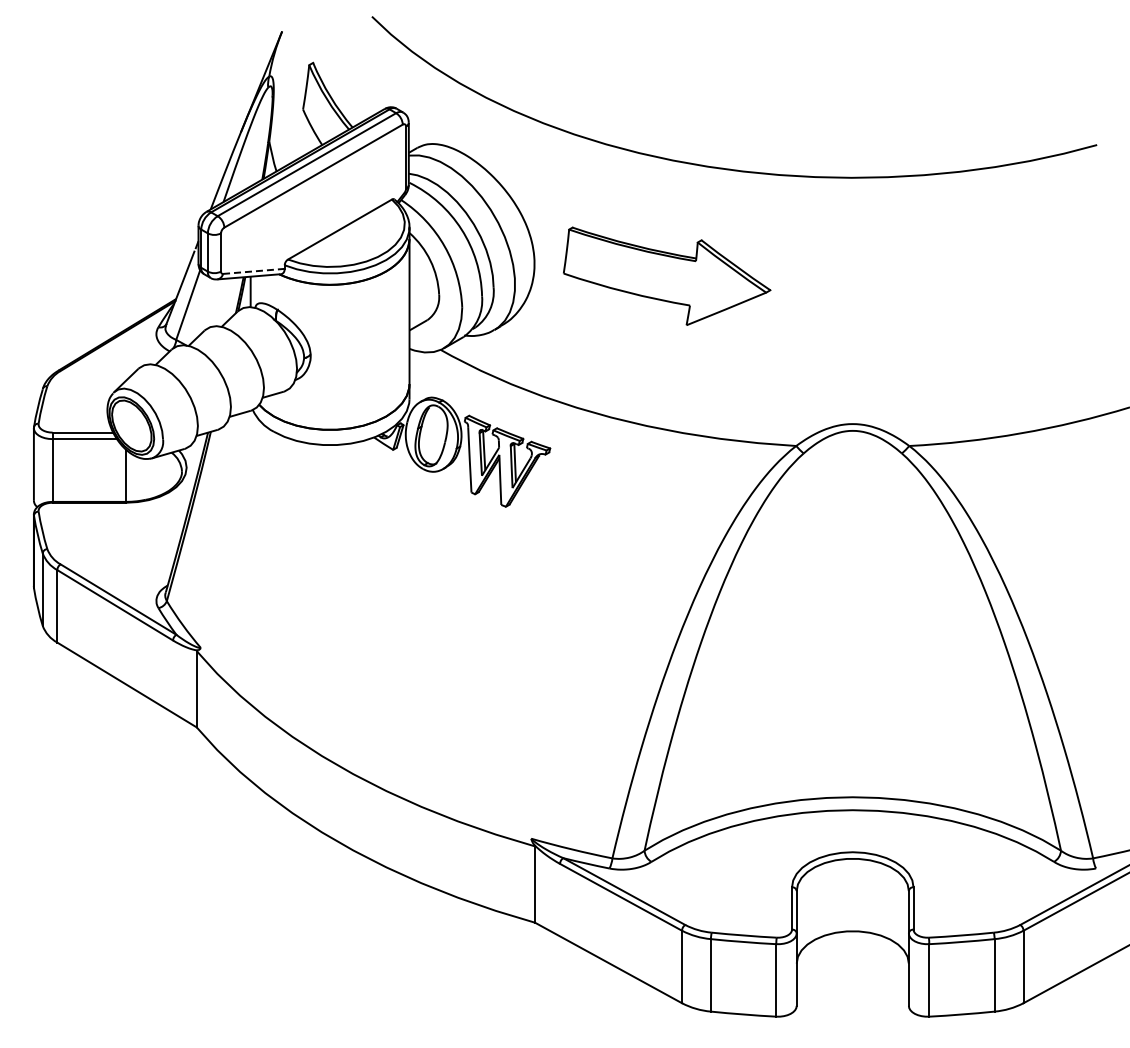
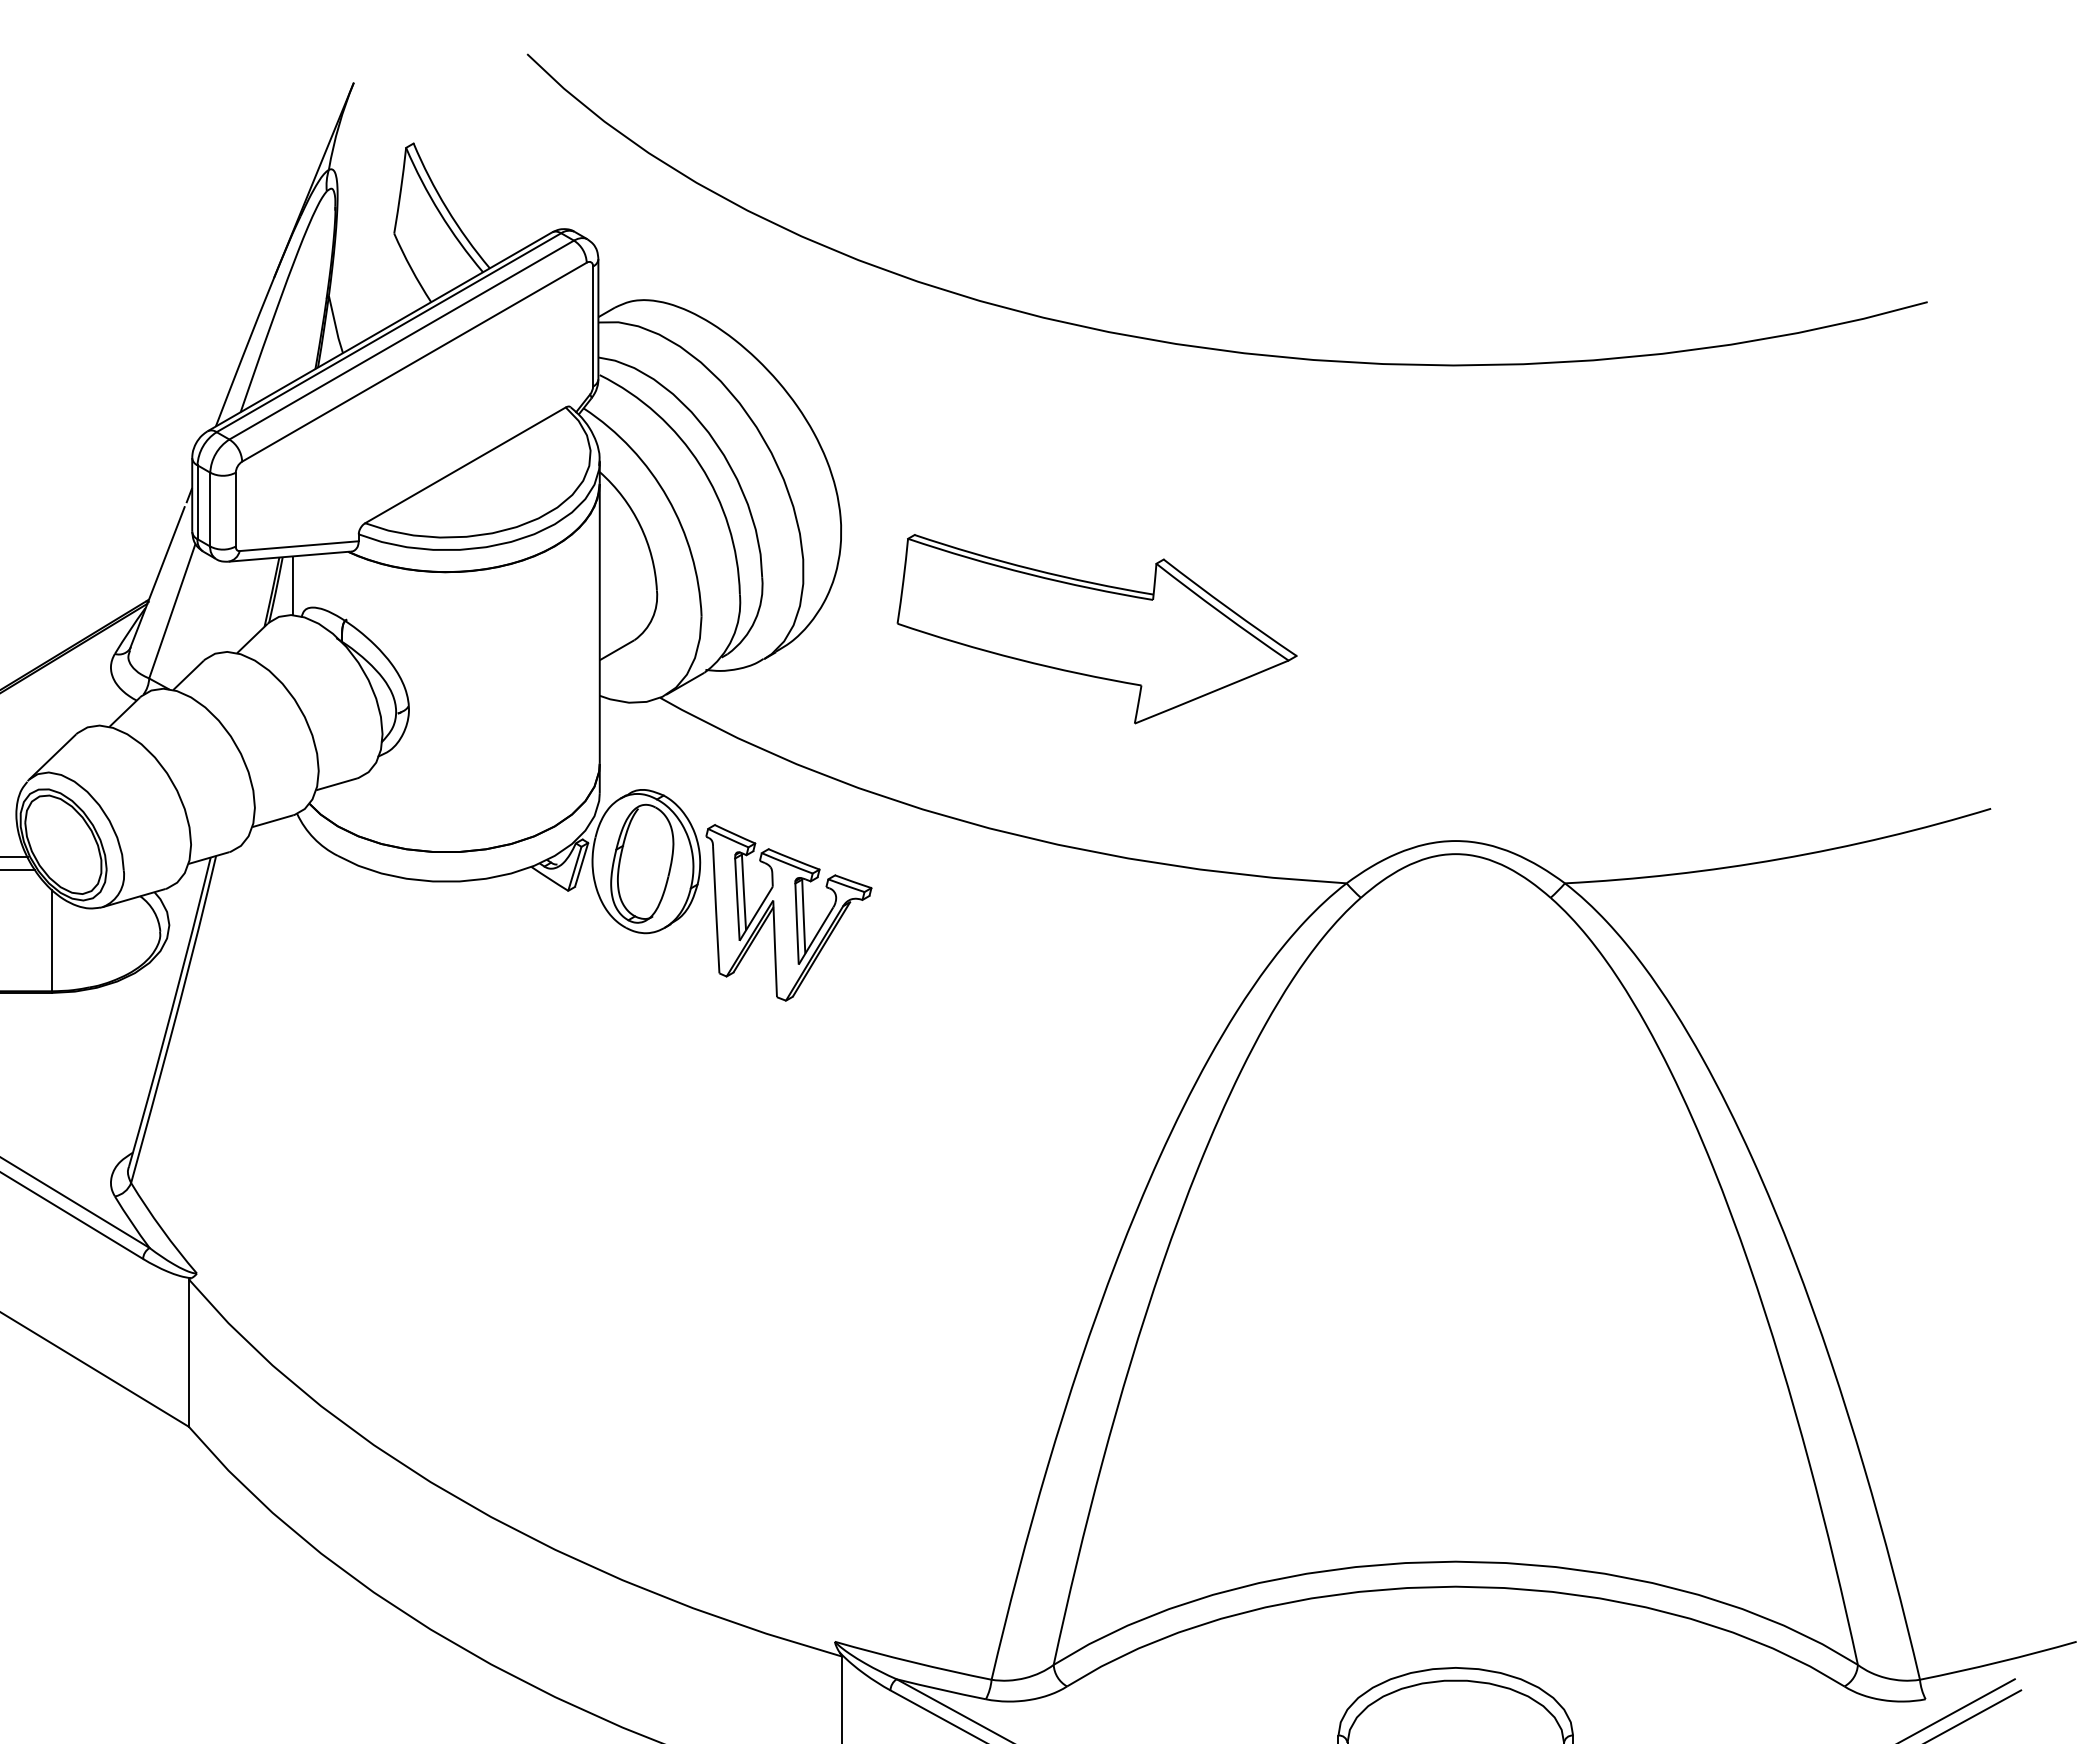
line: (253, 271) -> (298, 546), dashed -> solid
part: (667, 275) -> (1097, 627), moved

